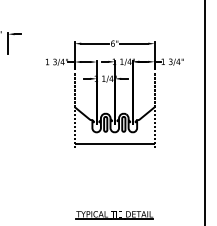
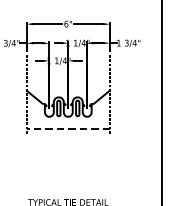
line: (114, 144) -> (67, 129), solid -> dashed

